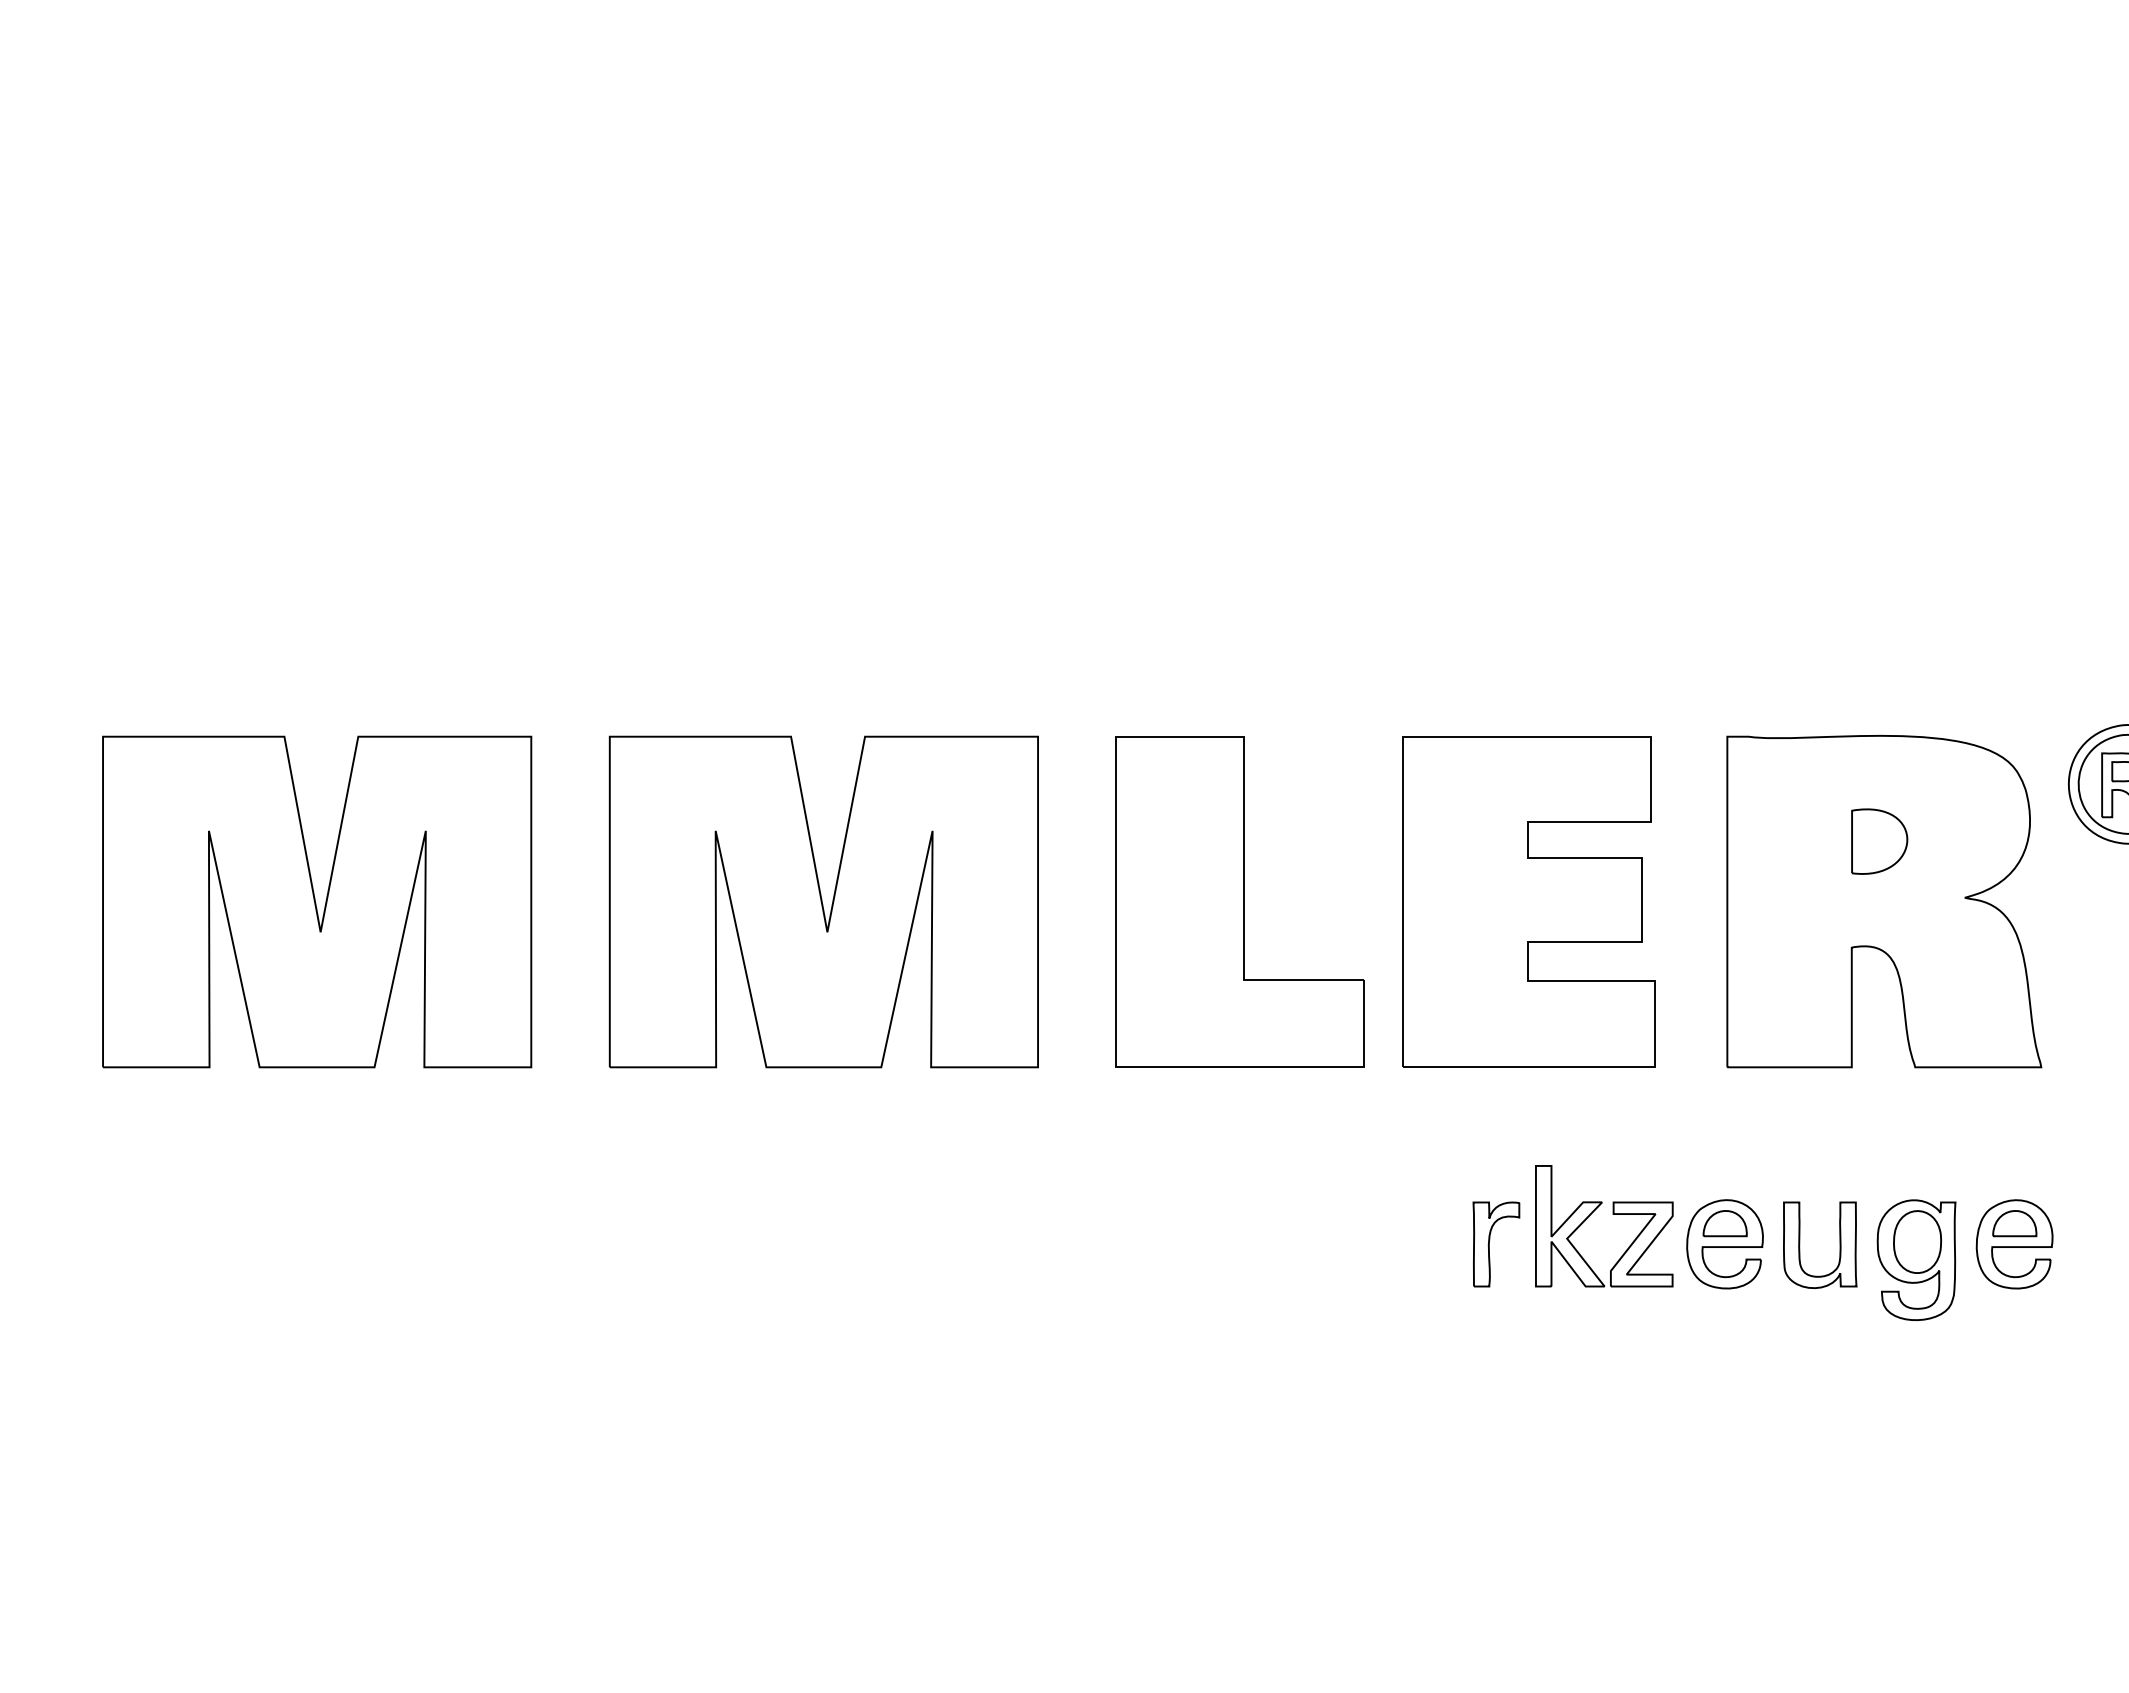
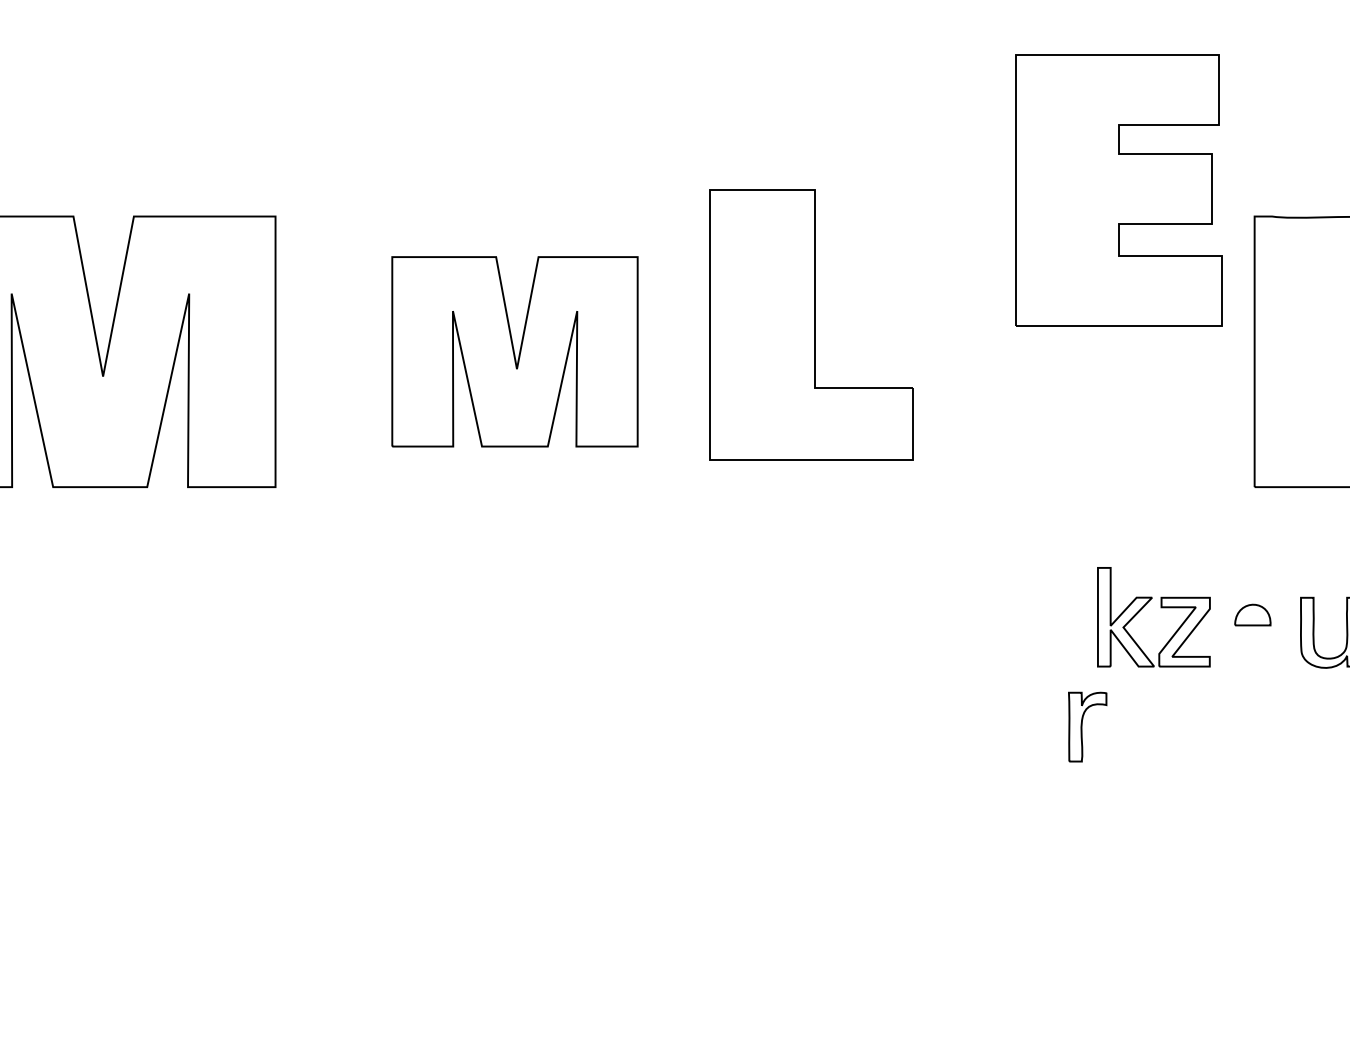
part: (823, 901) -> (514, 351), size x0.7
part: (1239, 901) -> (811, 324), moved
part: (1528, 901) -> (1118, 190), moved
part: (1489, 1244) -> (1082, 727), moved
part: (1724, 1244) -> (1252, 632), removed

